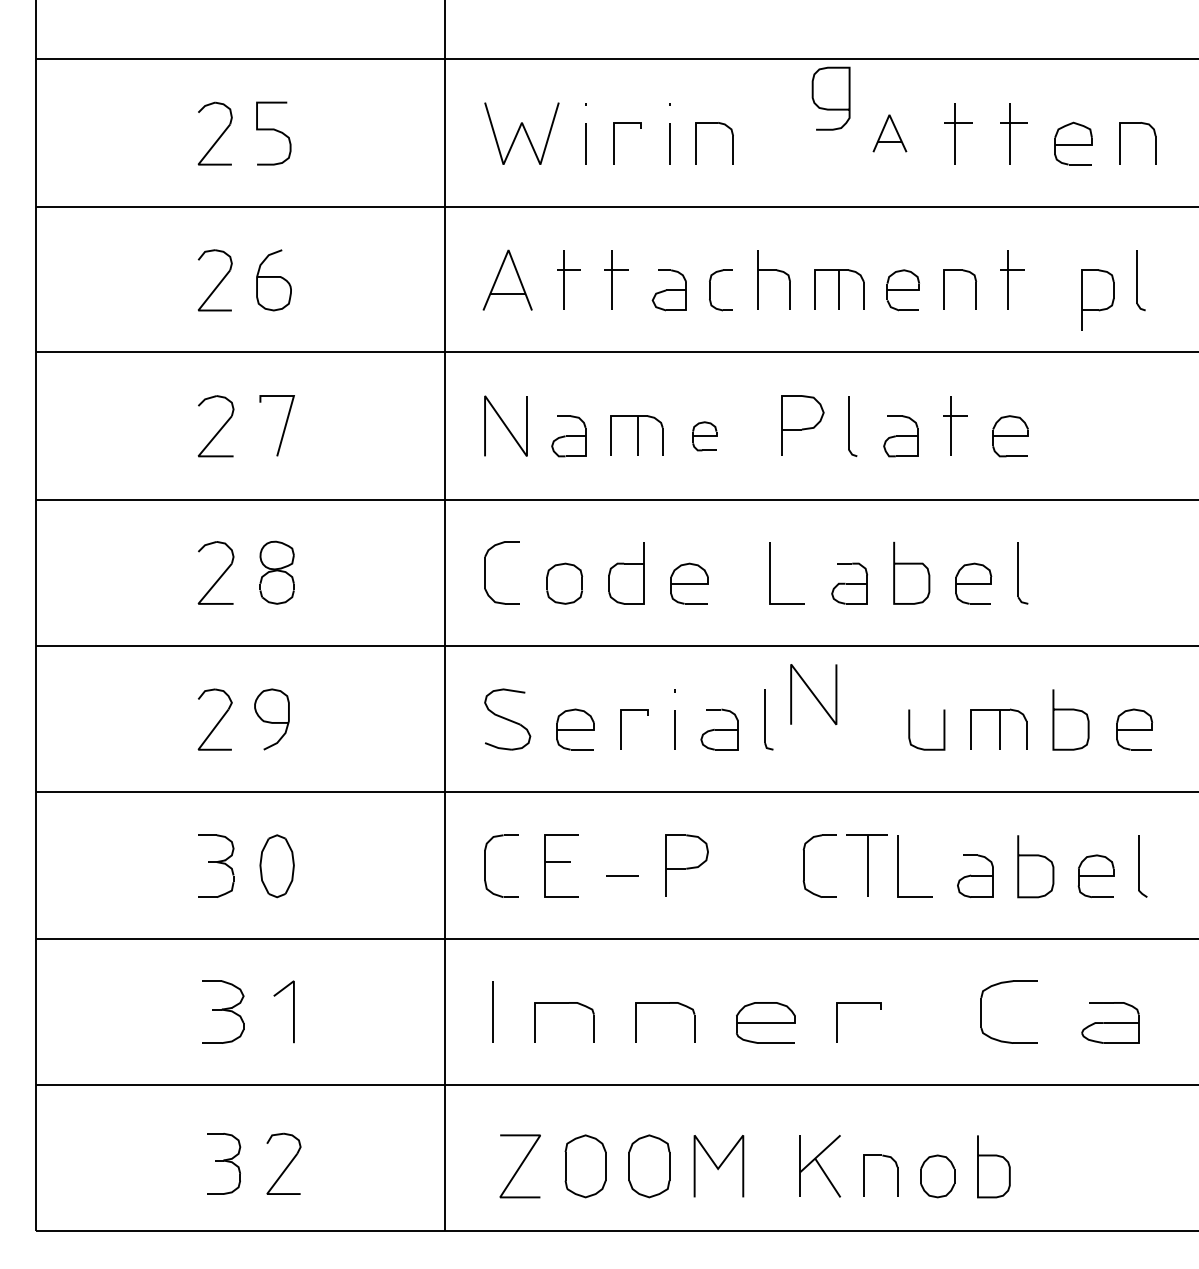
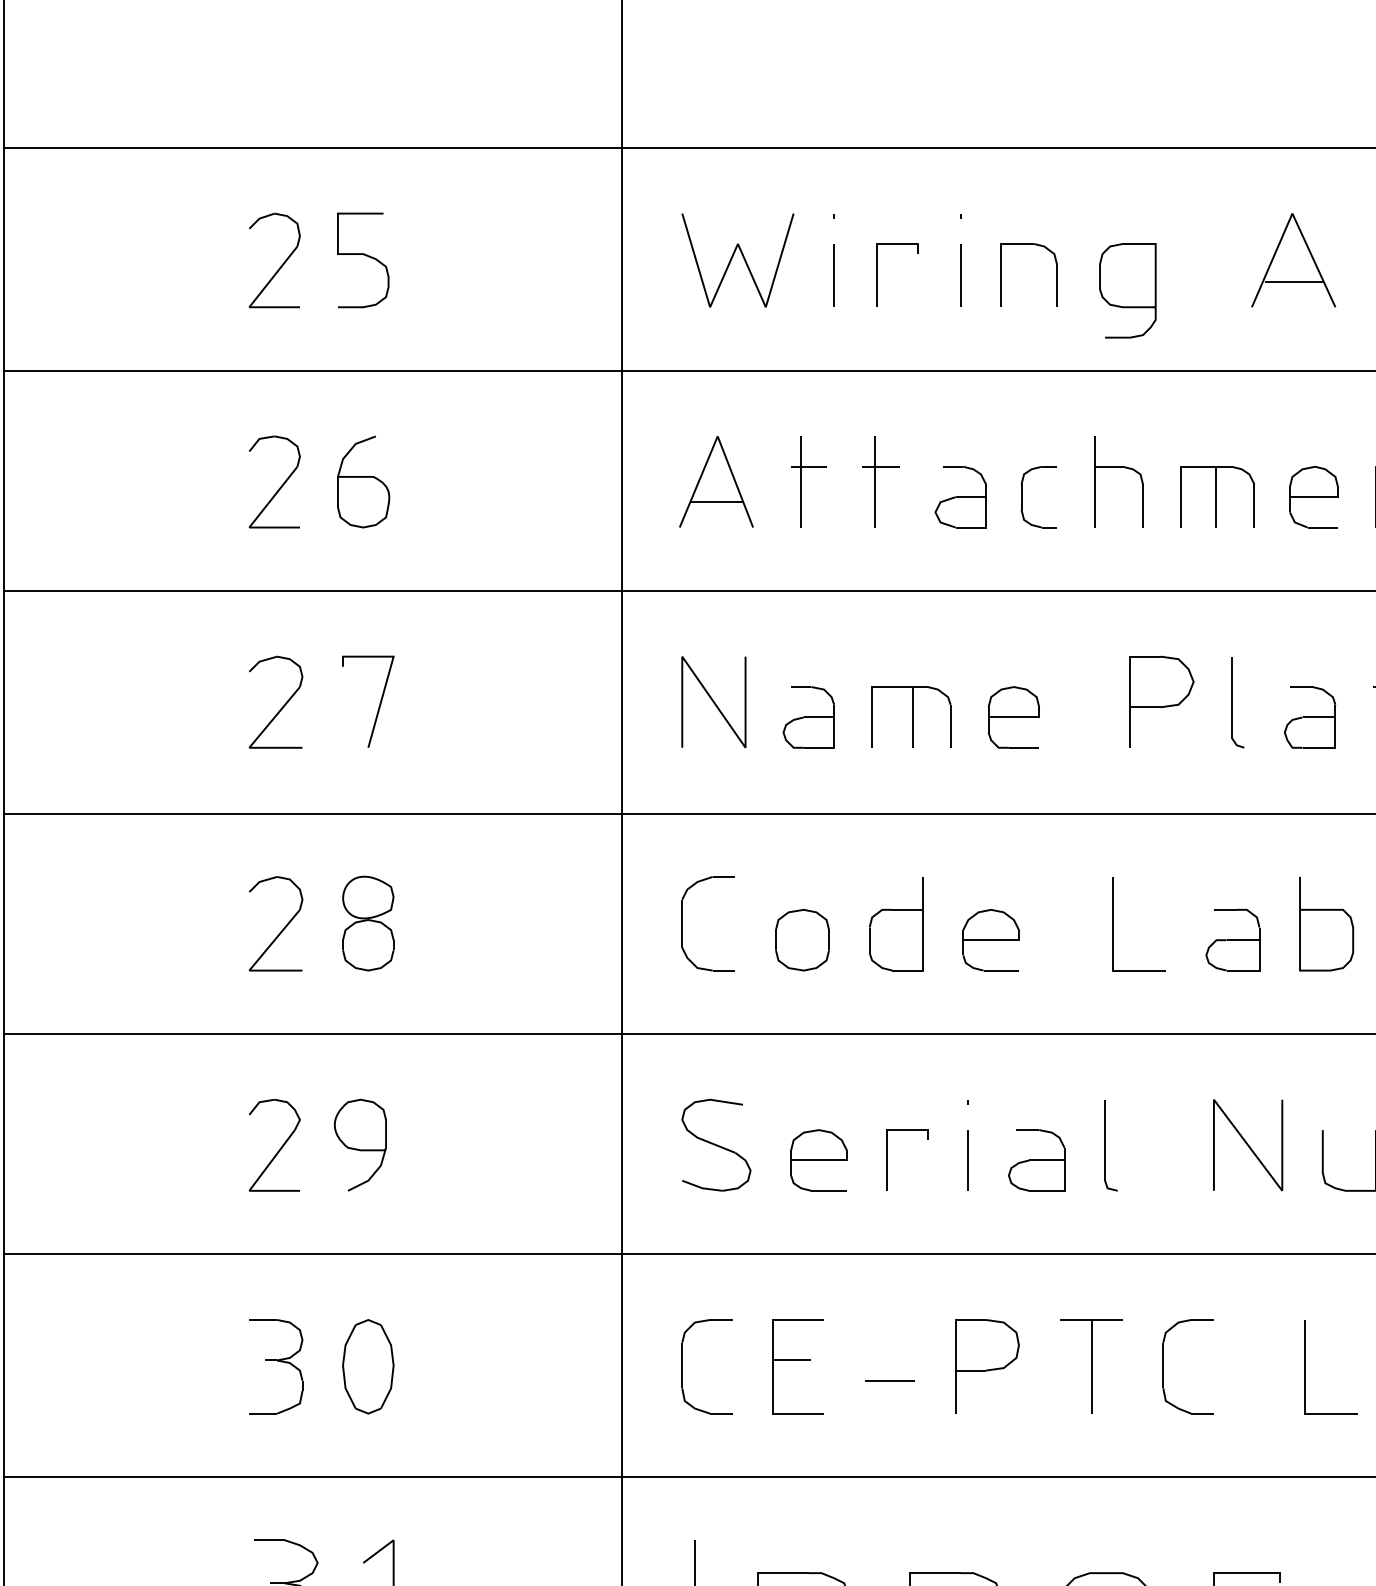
curve: (830, 108) -> (1126, 305), moved
part: (889, 133) -> (1292, 260), size x1.67
part: (704, 436) -> (1013, 717), size x1.43
curve: (813, 694) -> (1247, 1145), moved
part: (866, 865) -> (1090, 1365), moved

